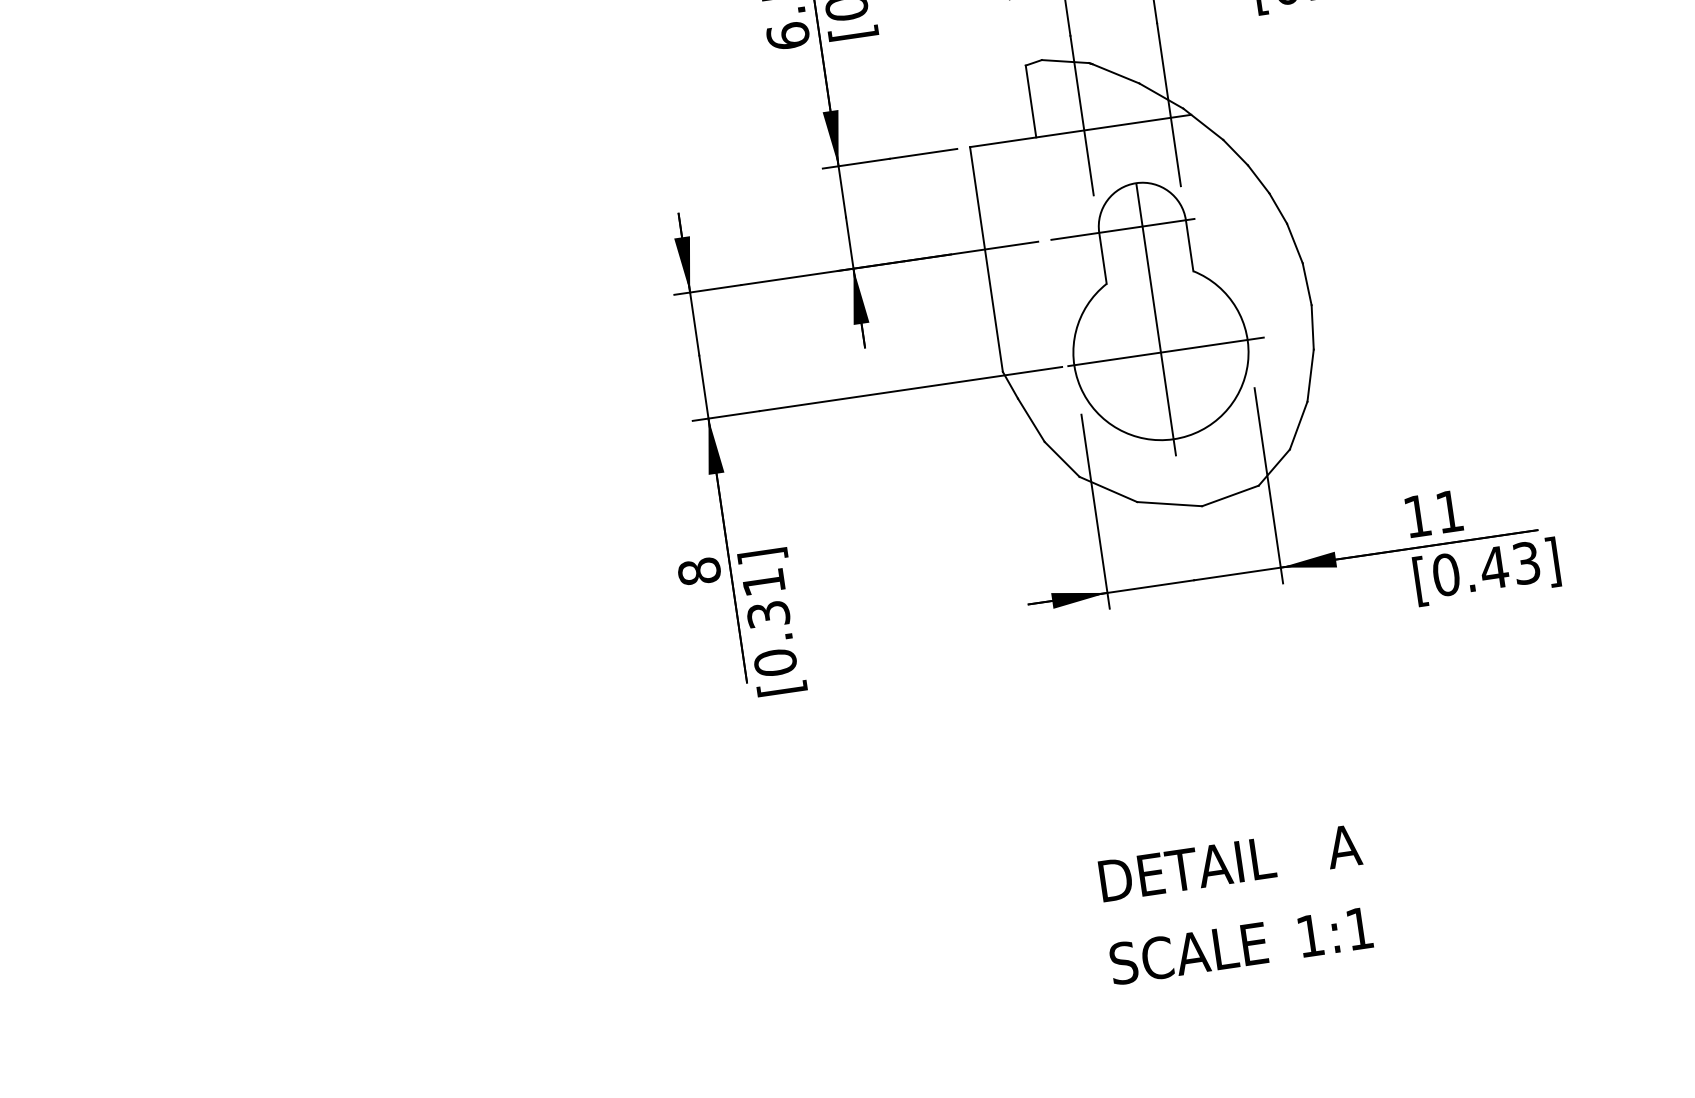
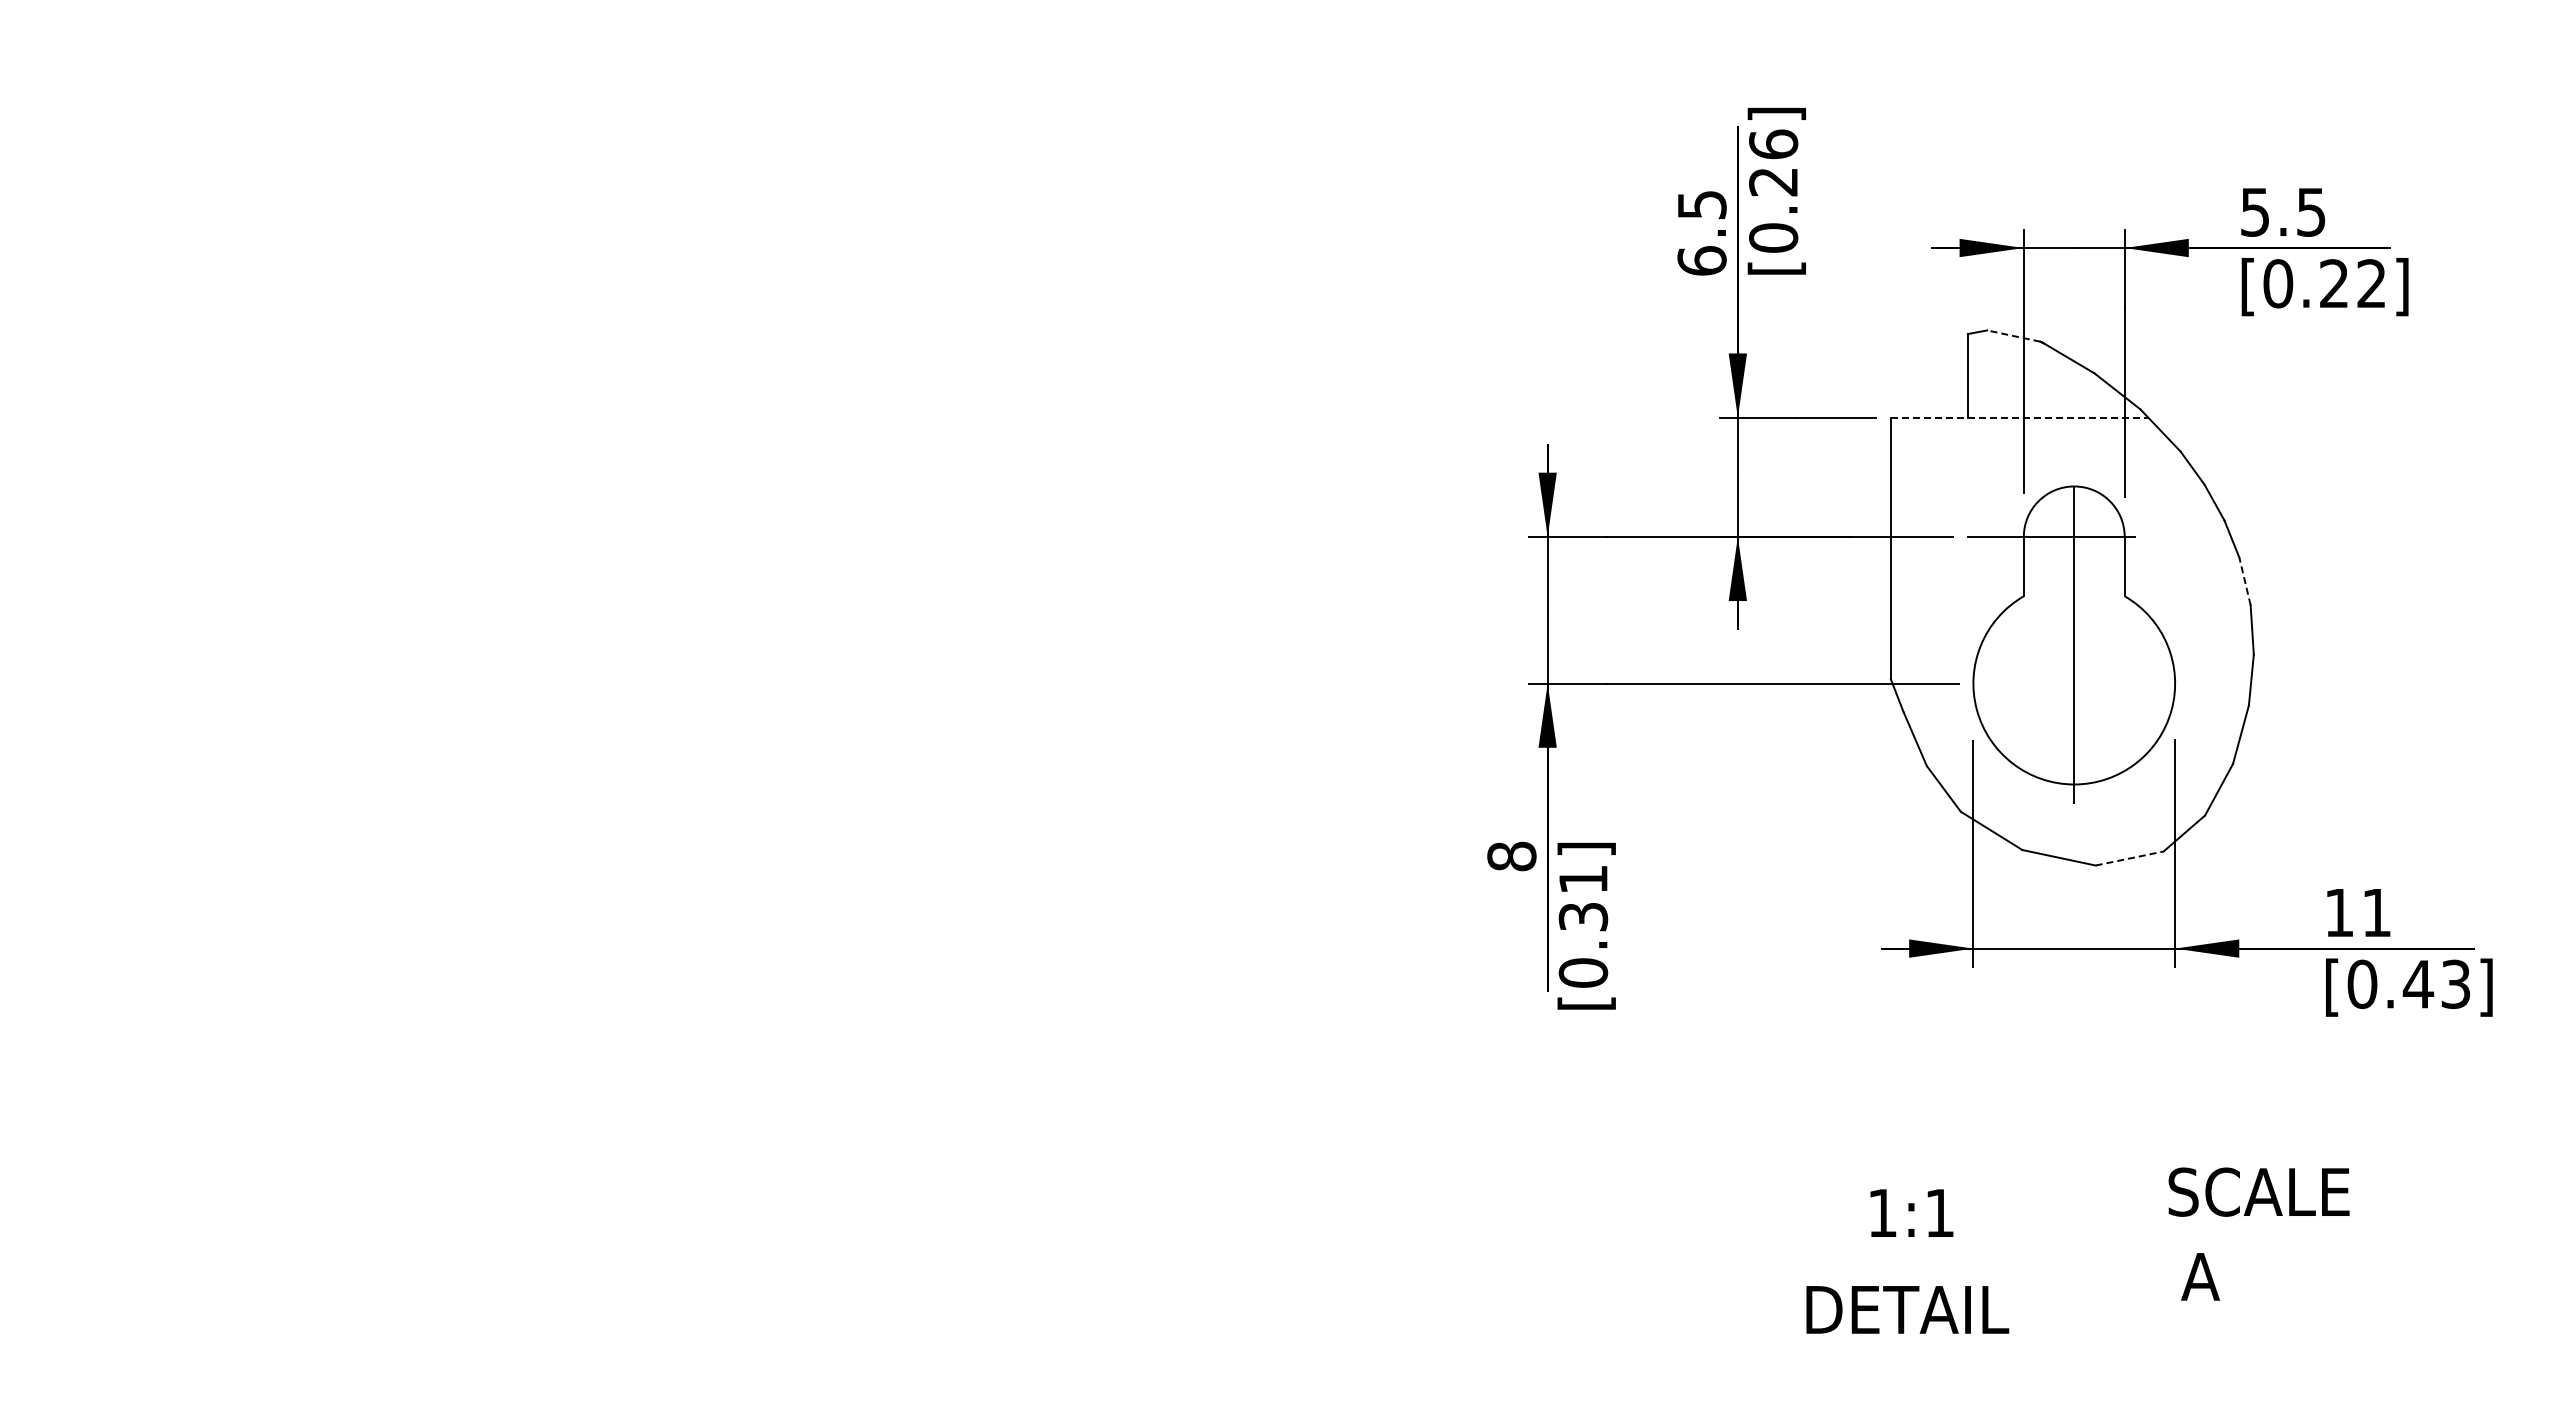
line: (1065, 61) -> (2013, 335), solid -> dashed
line: (1080, 130) -> (2019, 417), solid -> dashed
line: (1294, 243) -> (2244, 581), solid -> dashed
line: (1166, 351) -> (2080, 683), removed
line: (1230, 495) -> (2129, 858), solid -> dashed
text: (1187, 868) -> (1907, 1309), moved
text: (1335, 931) -> (1911, 1212), moved
text: (1188, 953) -> (2258, 1191), moved

